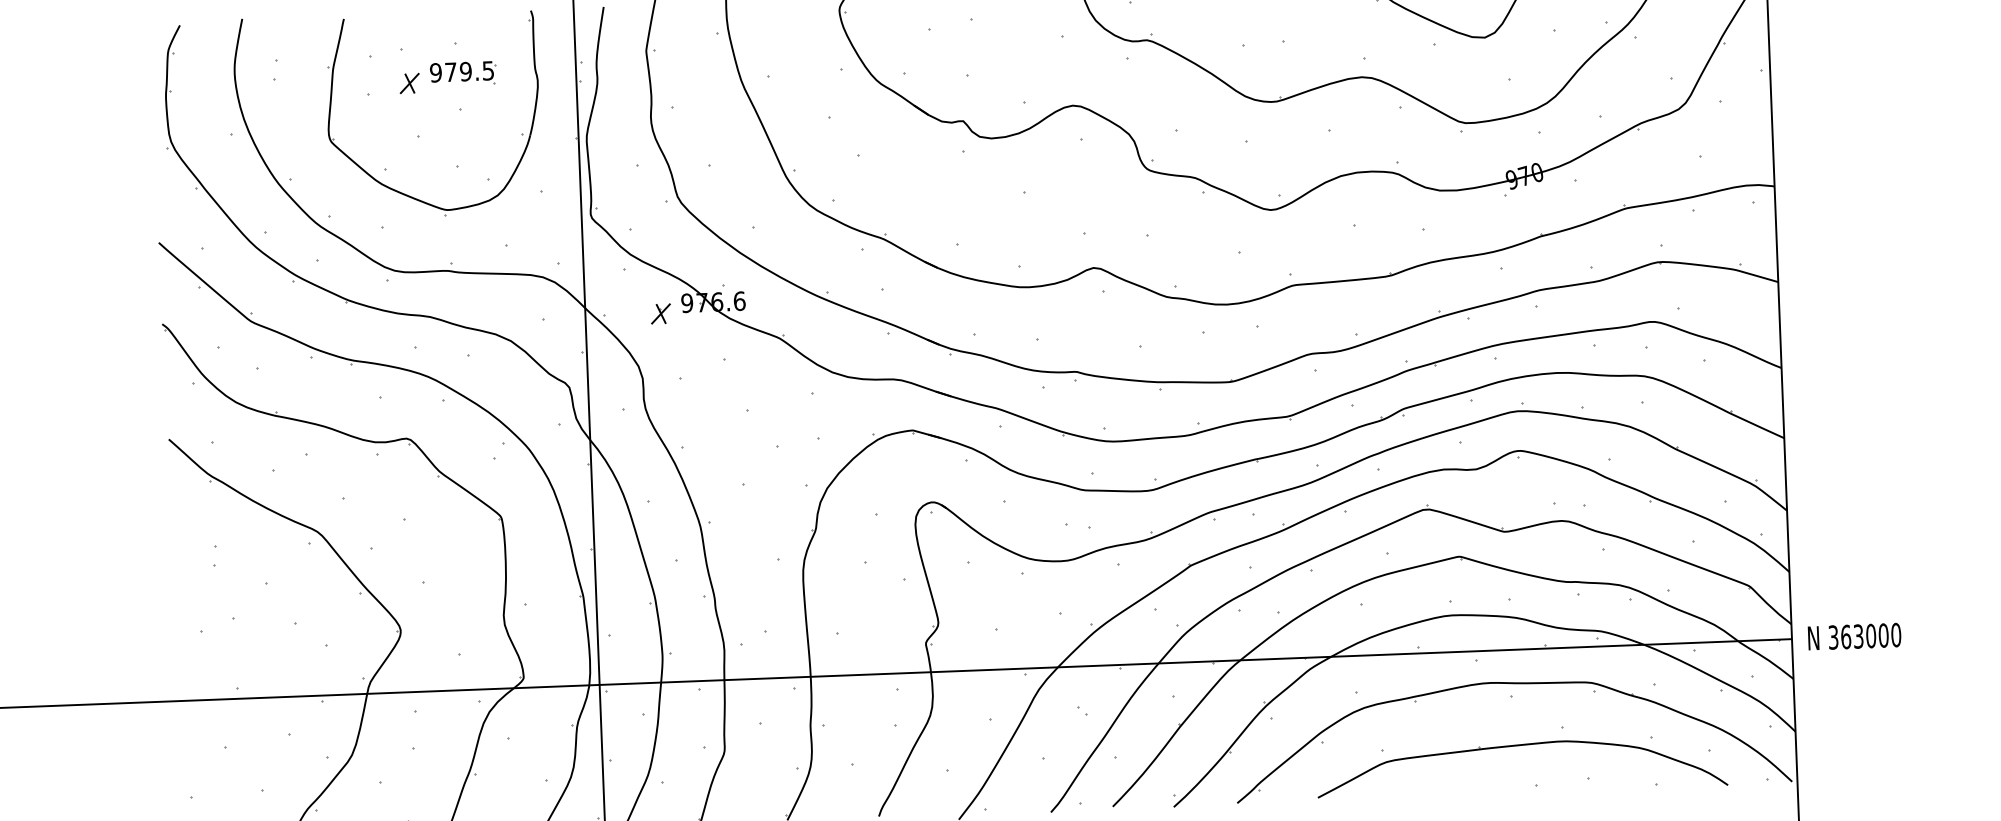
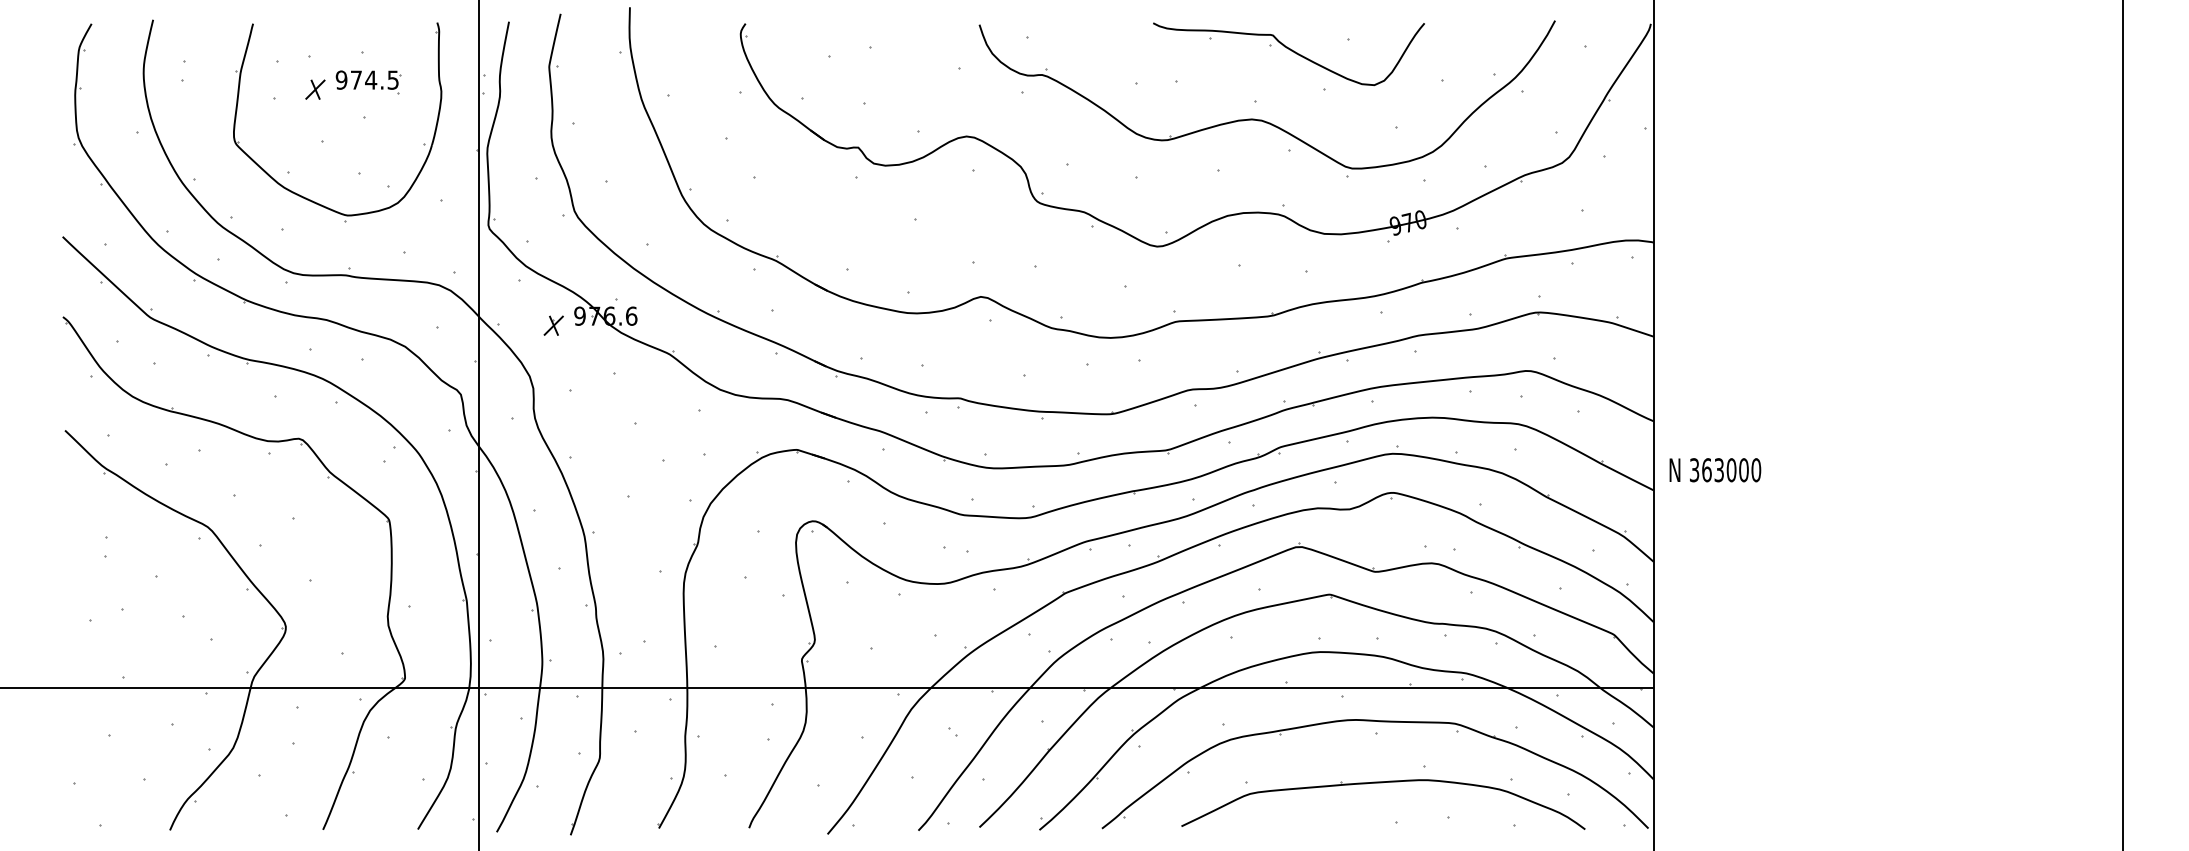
text: (466, 71) -> (371, 79), 979.5 -> 974.5
text: (1854, 636) -> (1715, 470), moved

